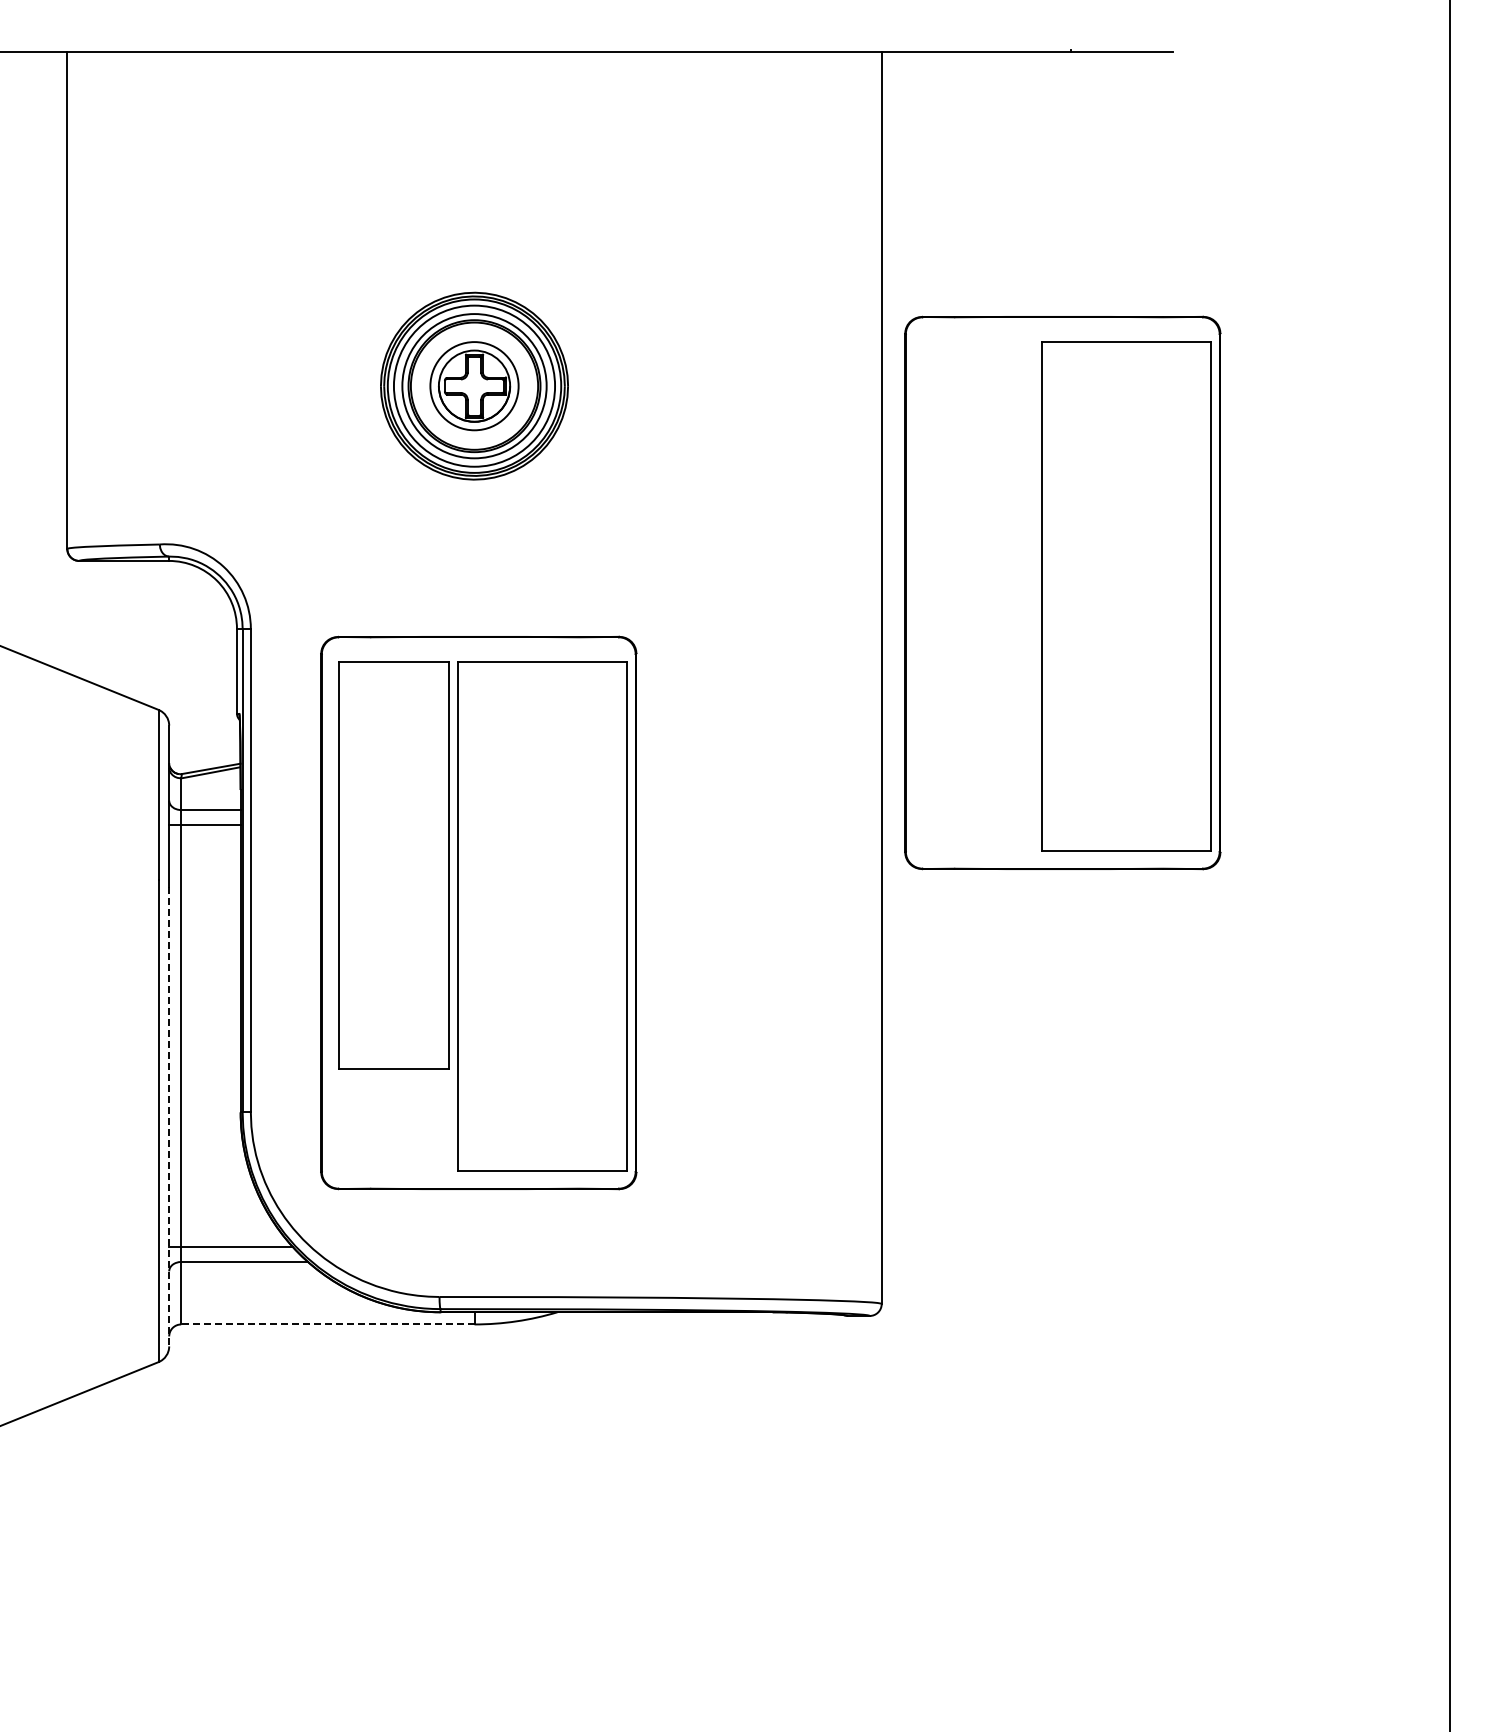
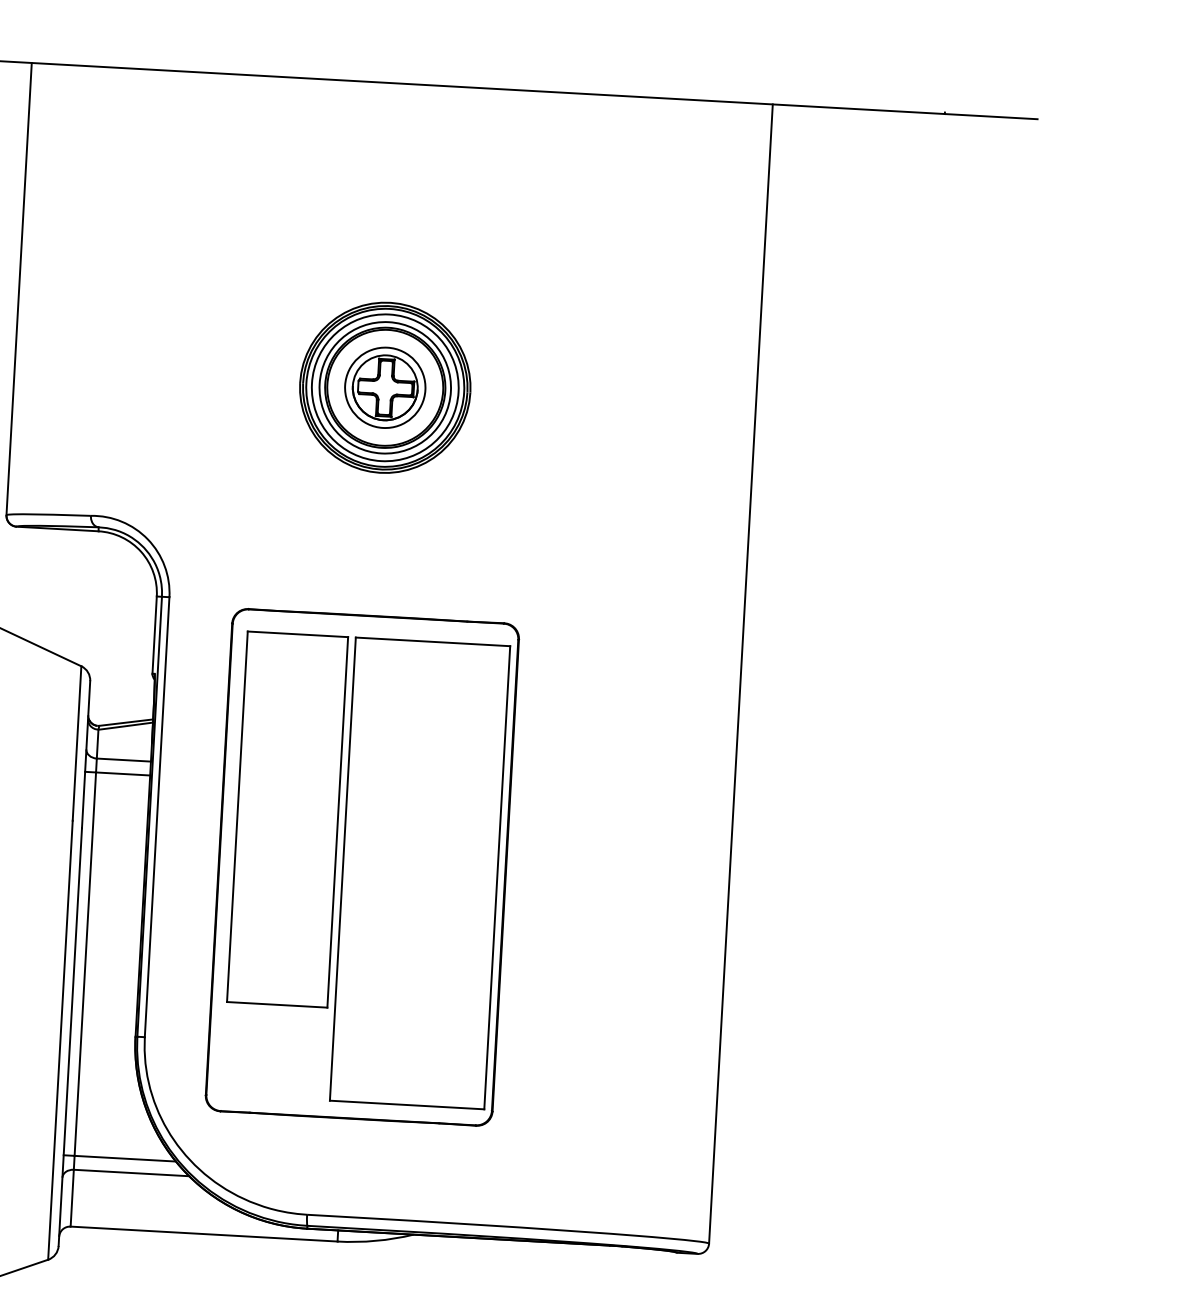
part: (1062, 592) -> (909, 605), removed
line: (169, 1116) -> (70, 1036), dashed -> solid
line: (327, 1324) -> (203, 1234), dashed -> solid

